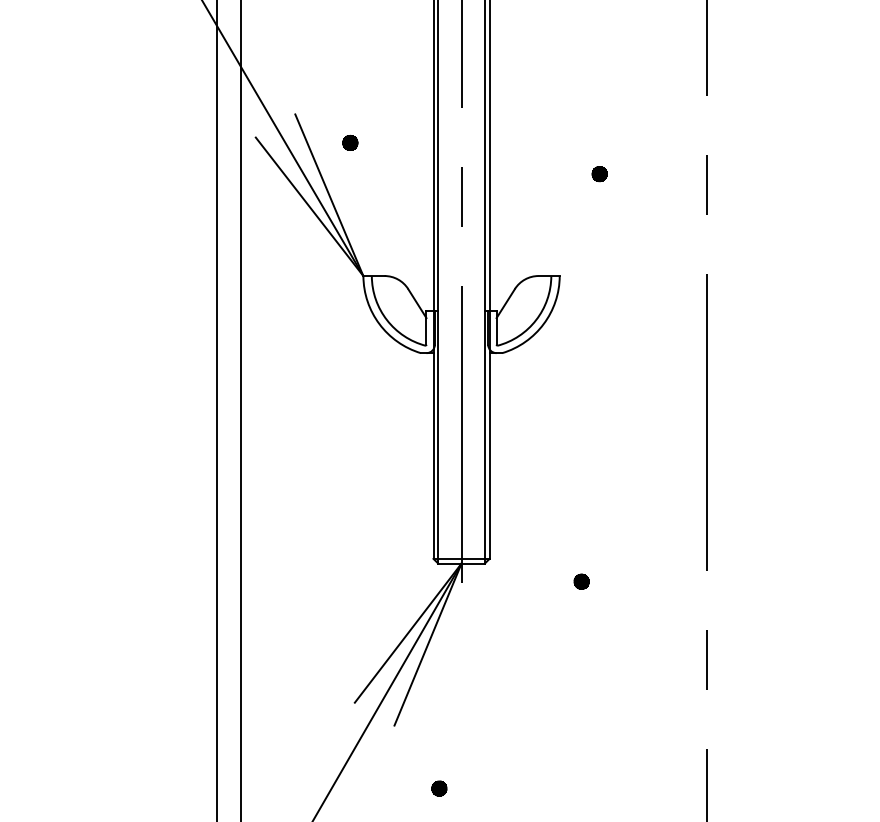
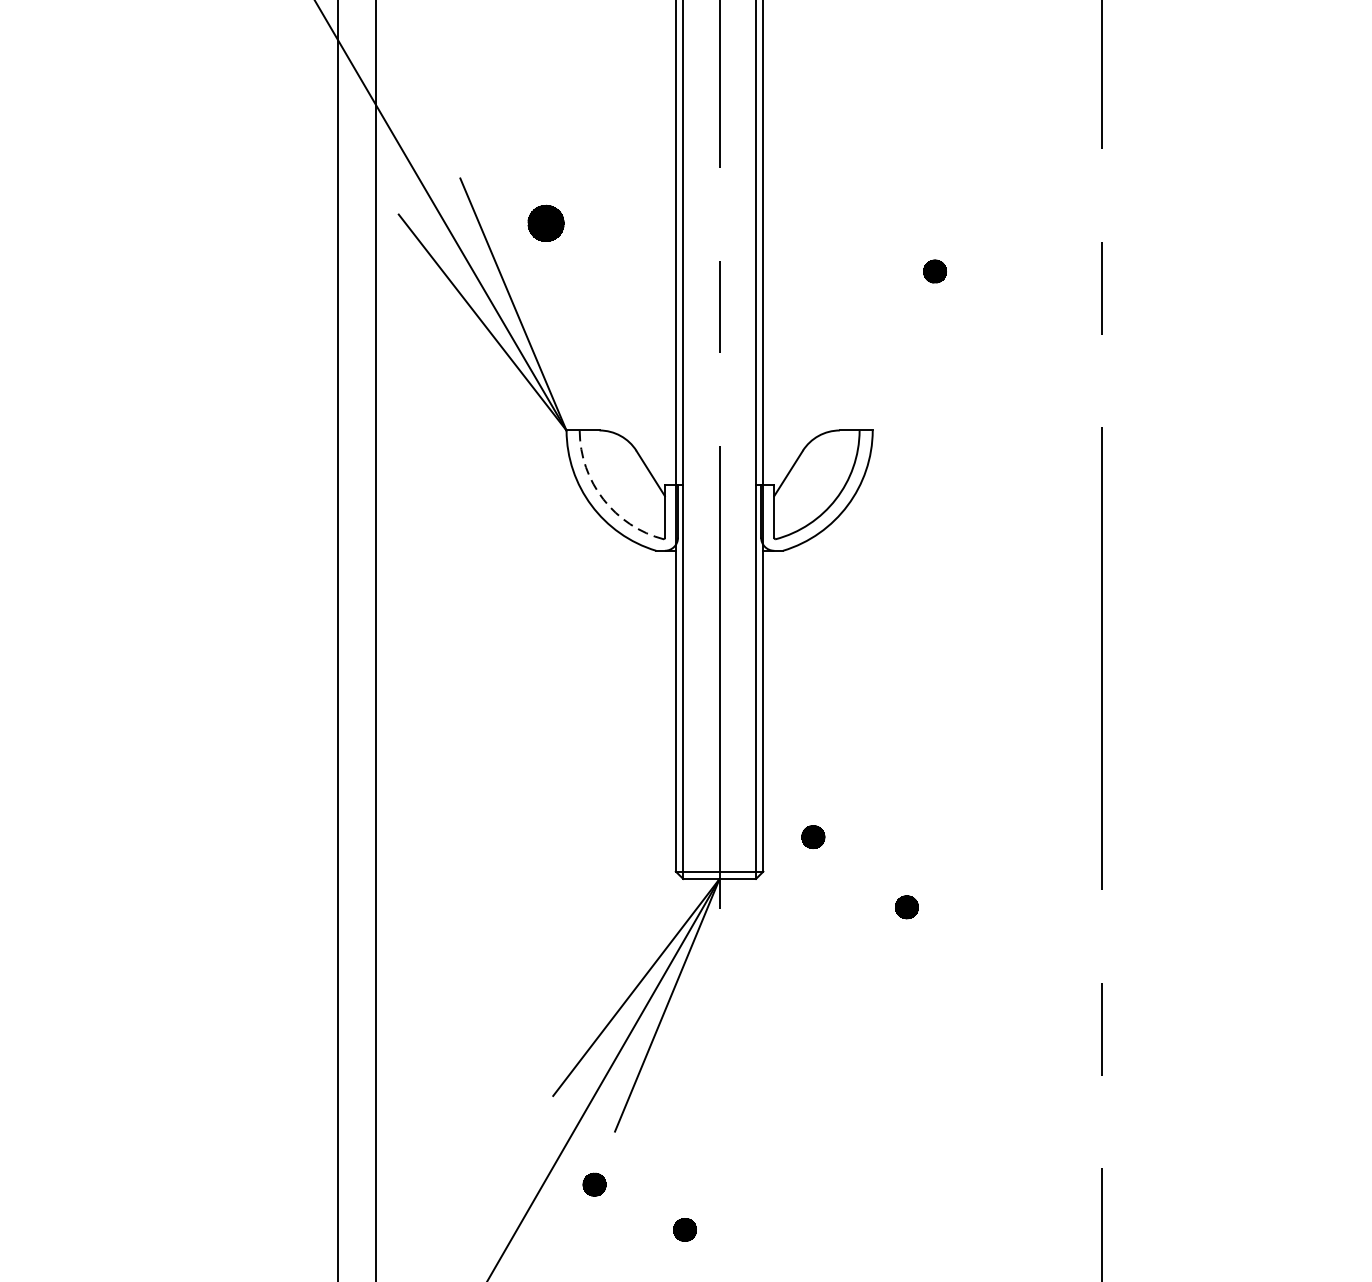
part: (350, 142) -> (546, 222), size x1.6
arc: (387, 320) -> (604, 499), solid -> dashed
part: (521, 536) -> (813, 836), added
part: (381, 759) -> (594, 1184), added

